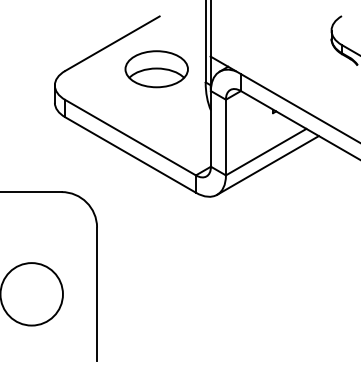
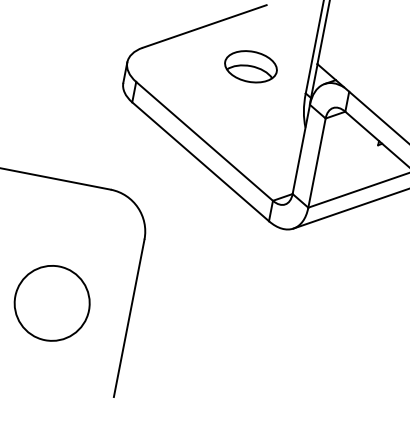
part: (156, 69) -> (250, 66), size x0.7

